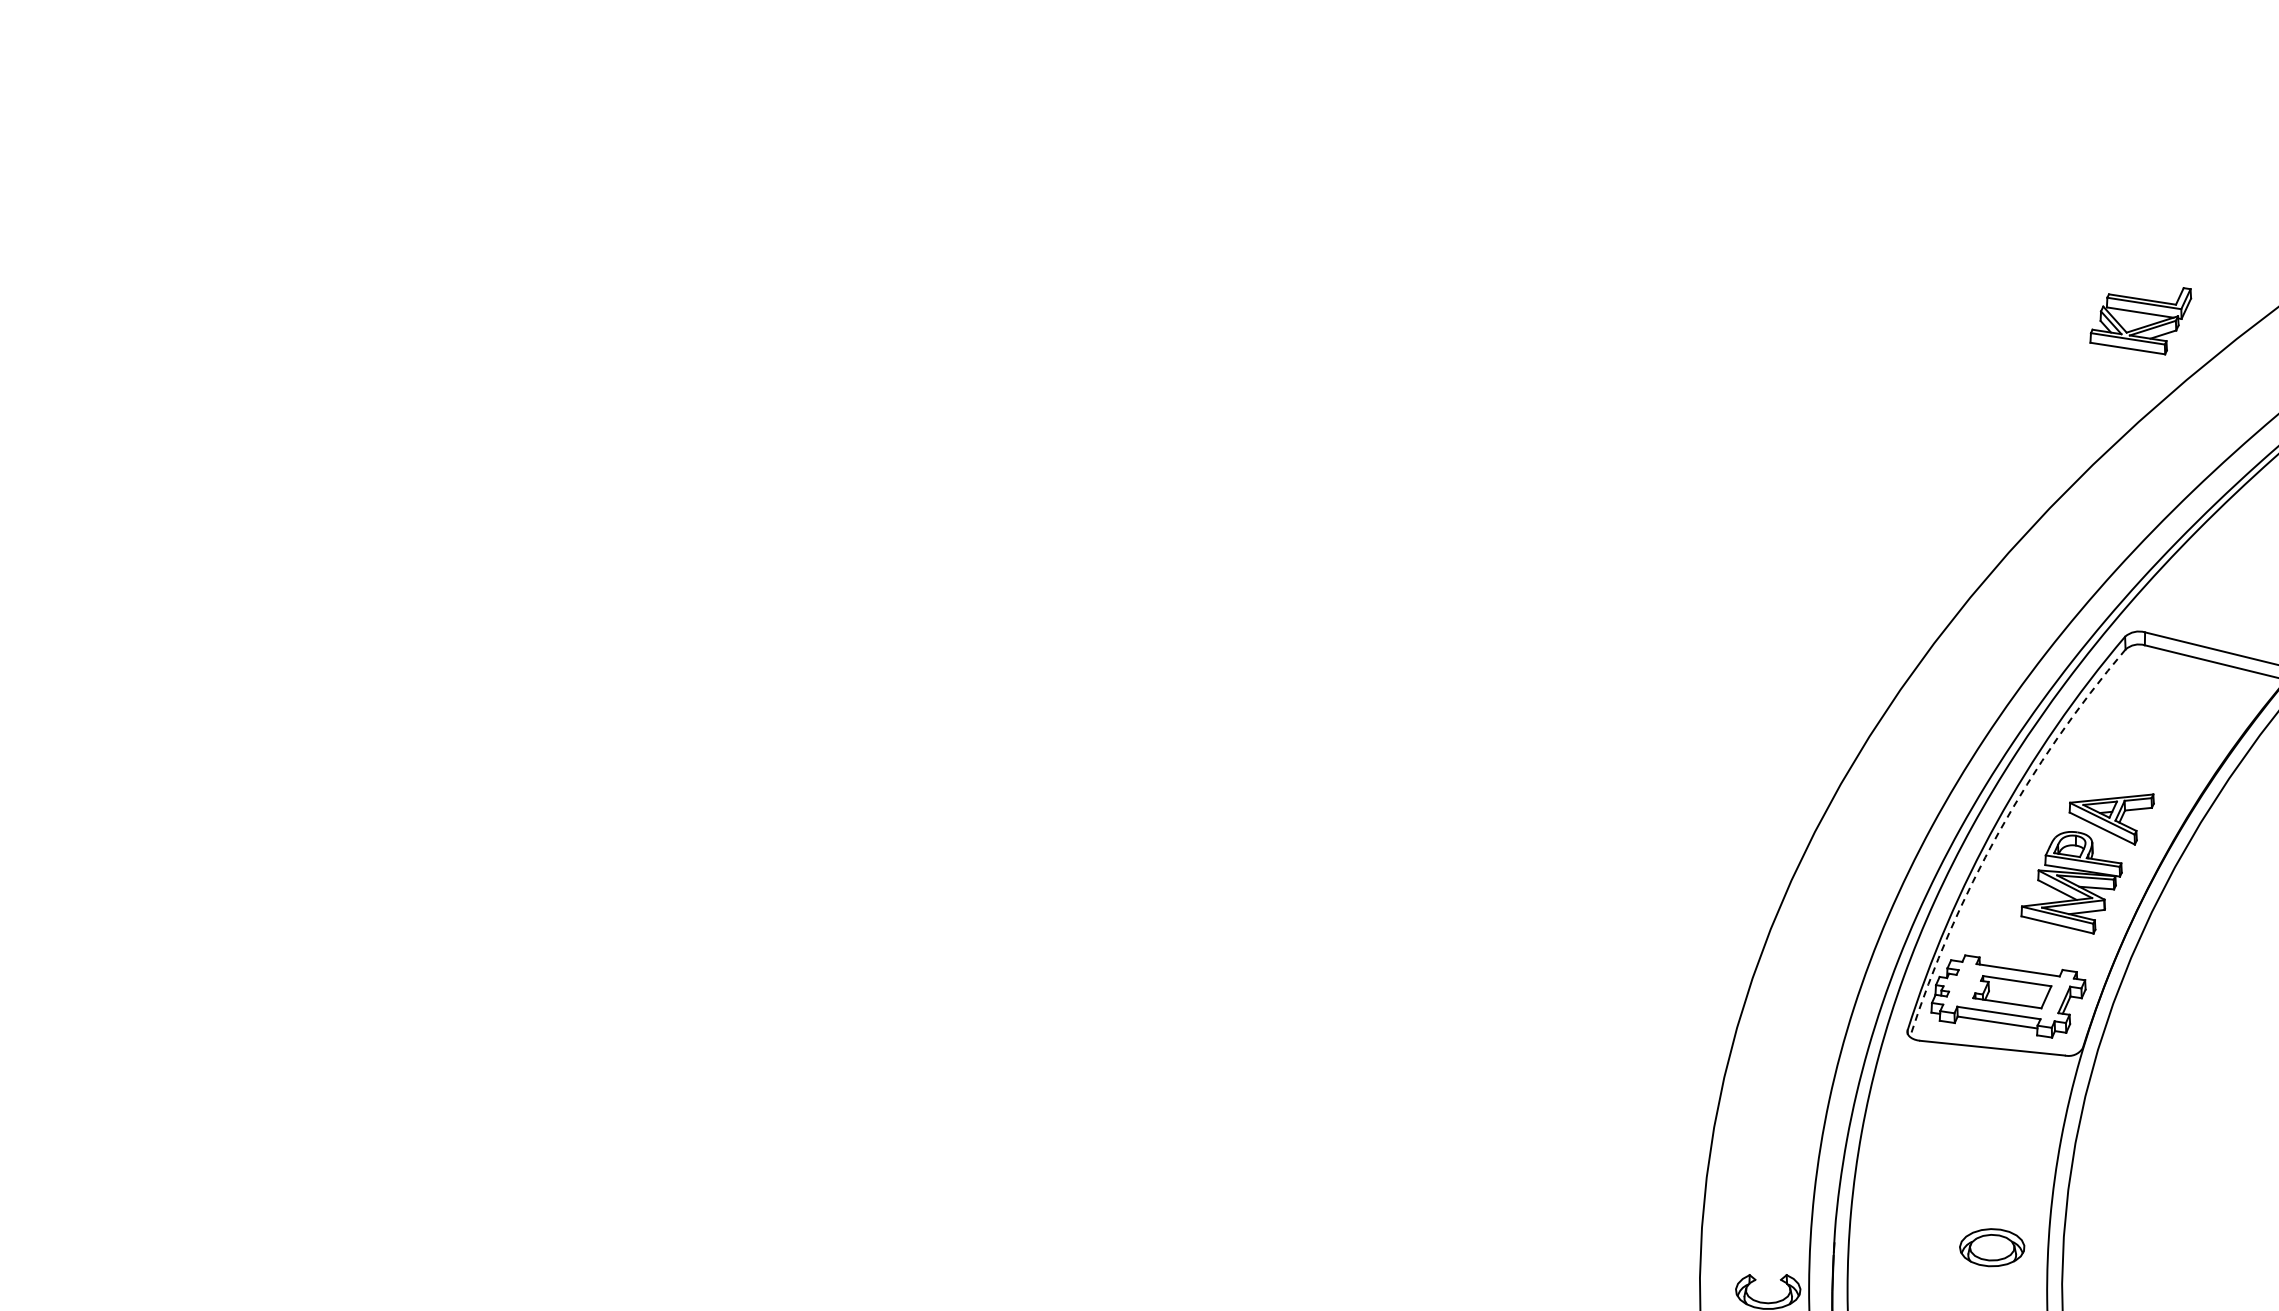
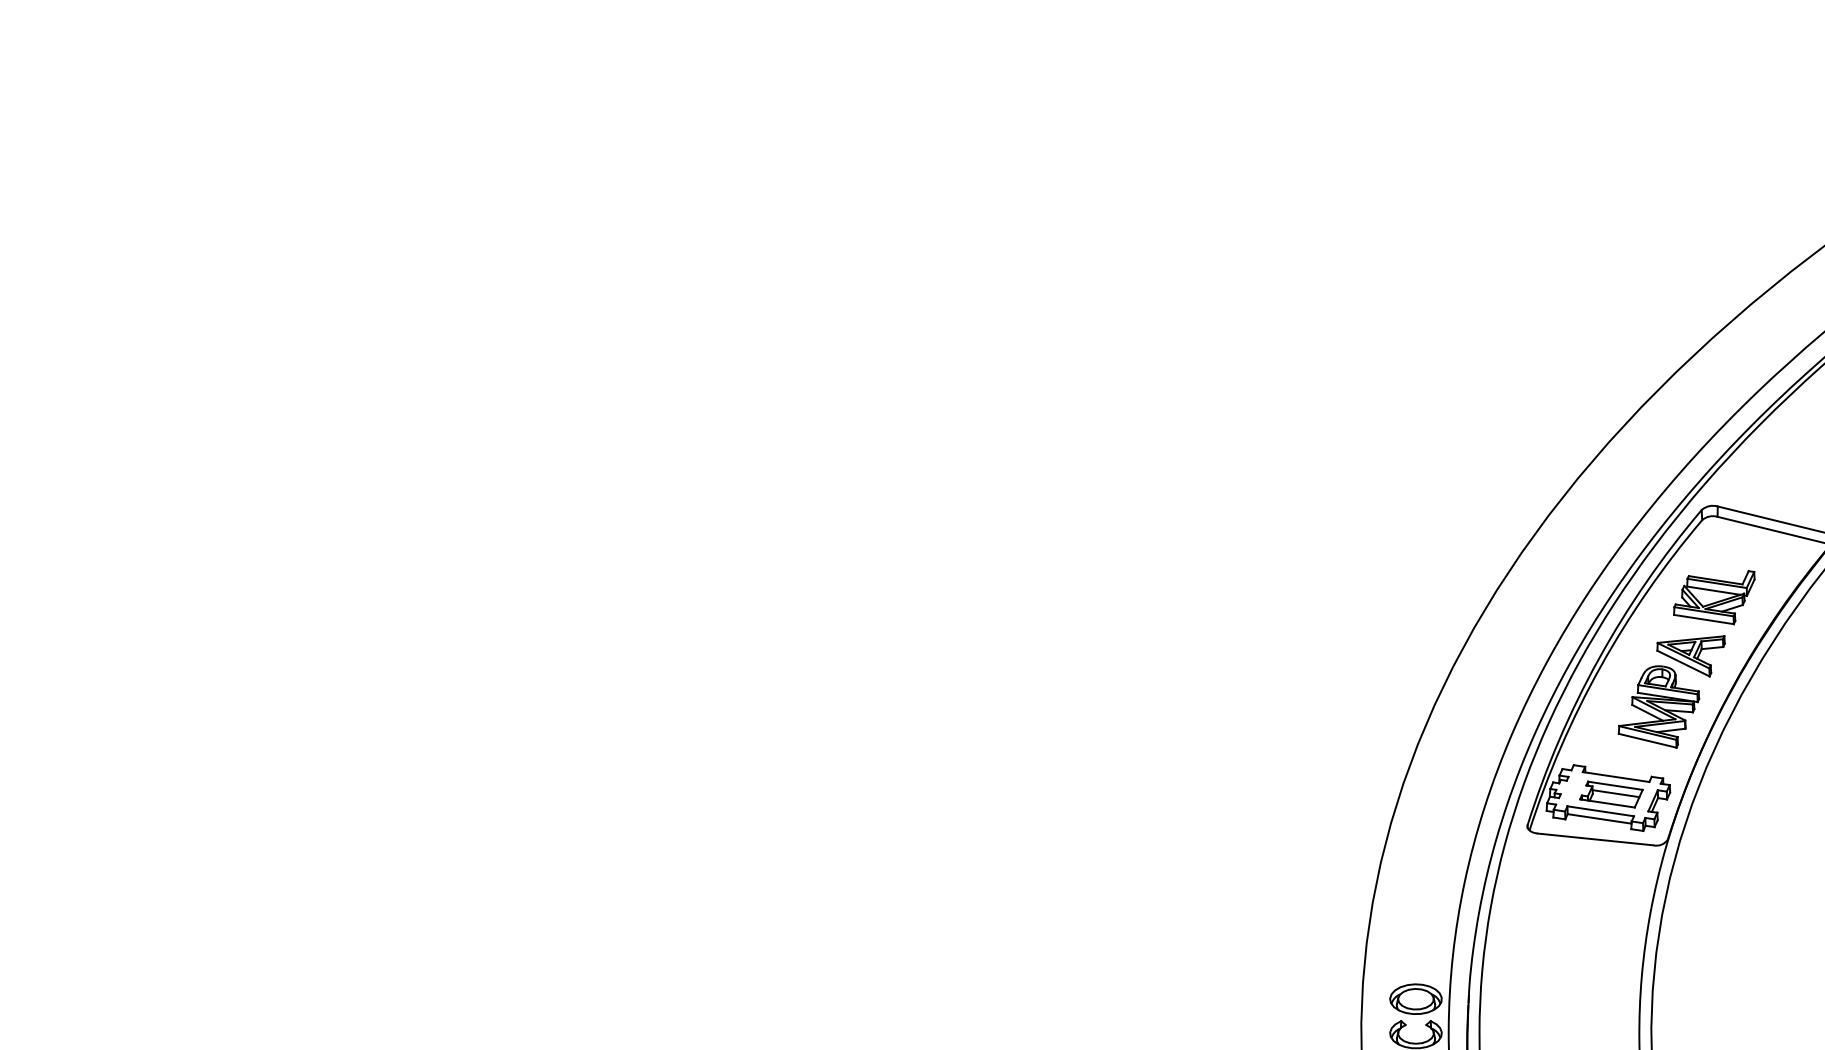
part: (2140, 321) -> (1714, 597), moved
arc: (1998, 832) -> (1600, 666), dashed -> solid
line: (2017, 990) -> (1615, 793), added
part: (1992, 1247) -> (1416, 999), moved

